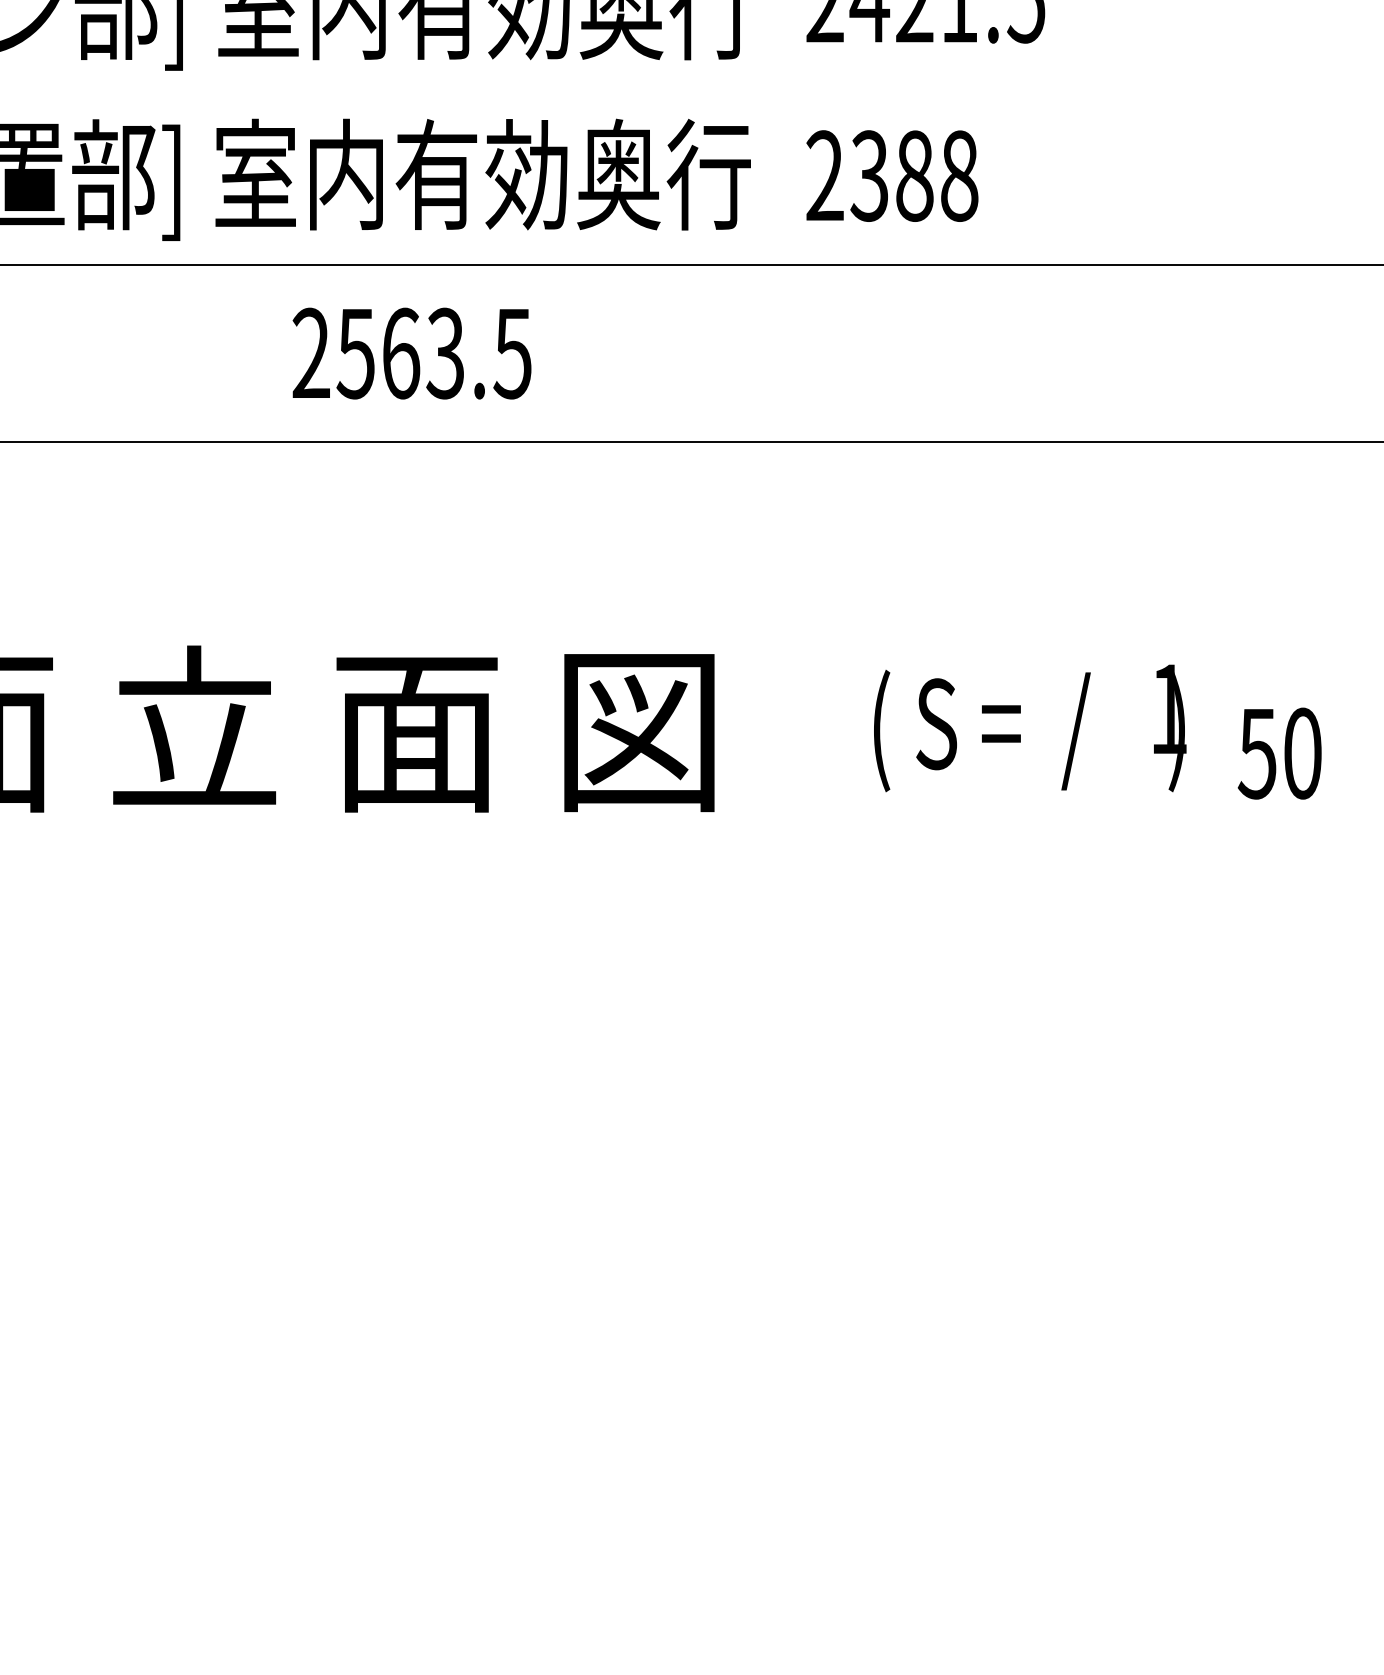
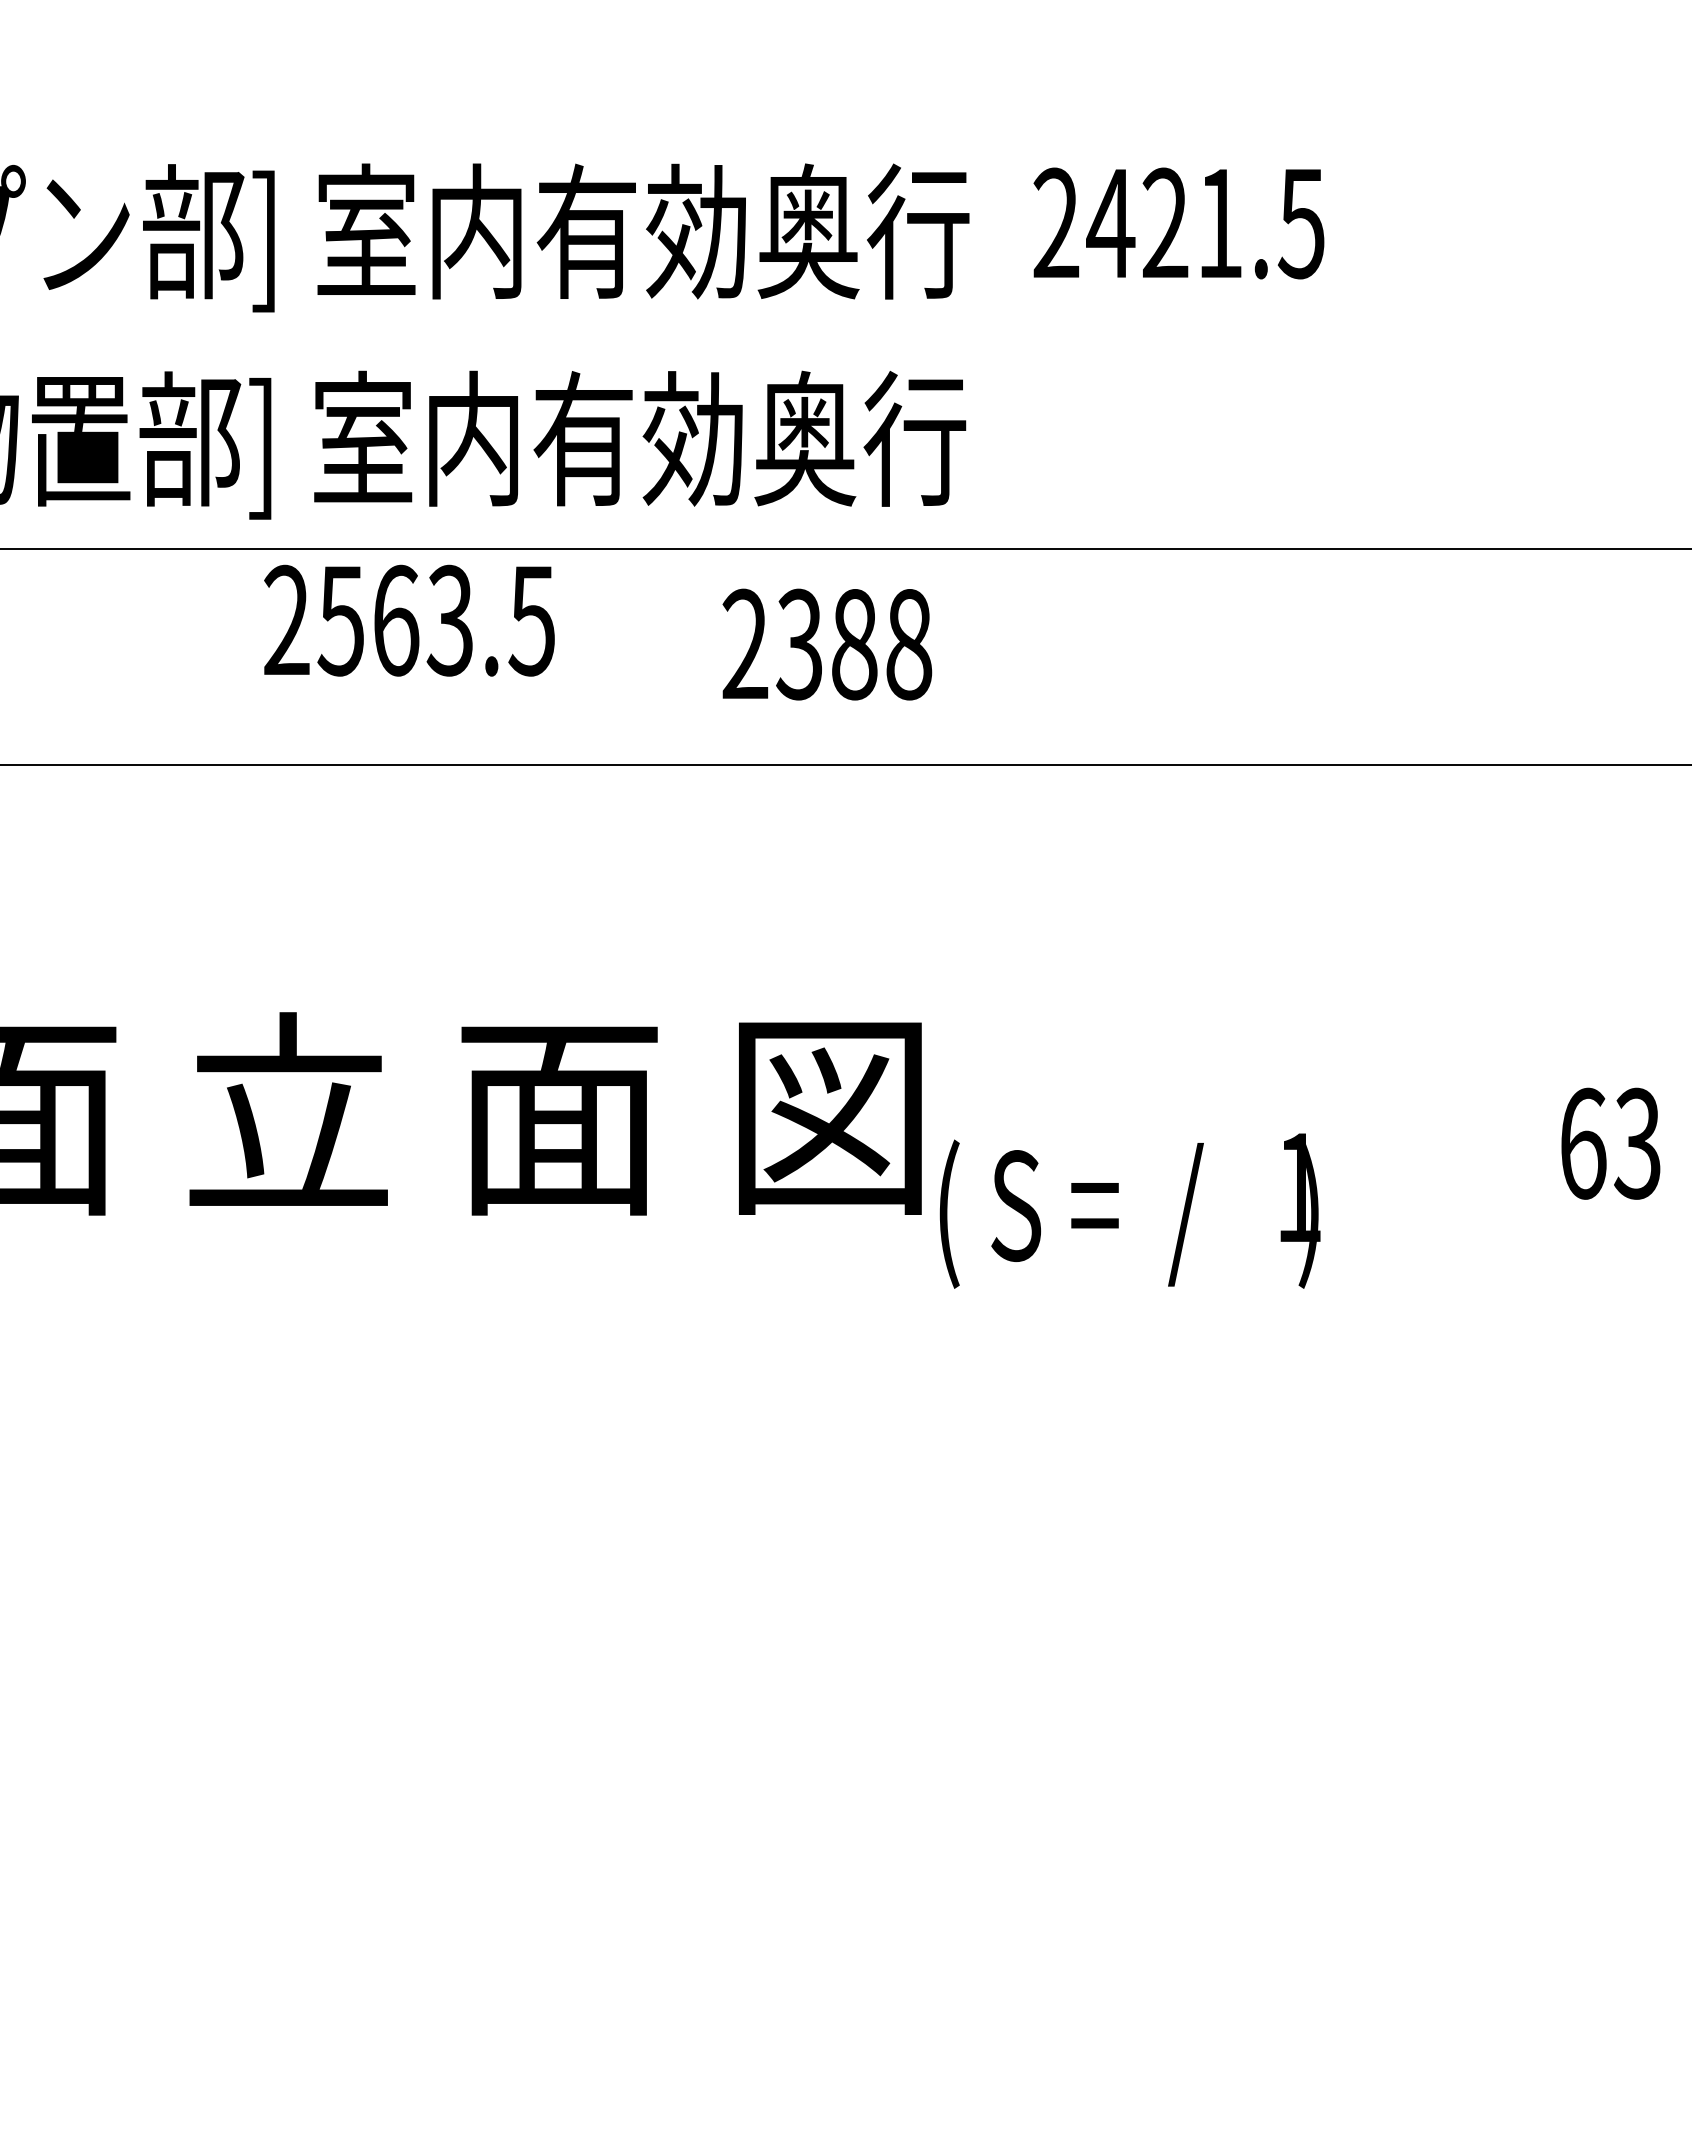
text: (892, 176) -> (827, 644), moved
text: (412, 353) -> (409, 620), moved
text: (1029, 727) -> (1129, 1210), moved
text: (1279, 753) -> (1609, 1143), 50 -> 63

